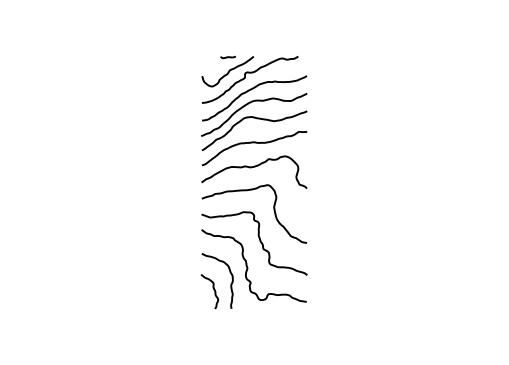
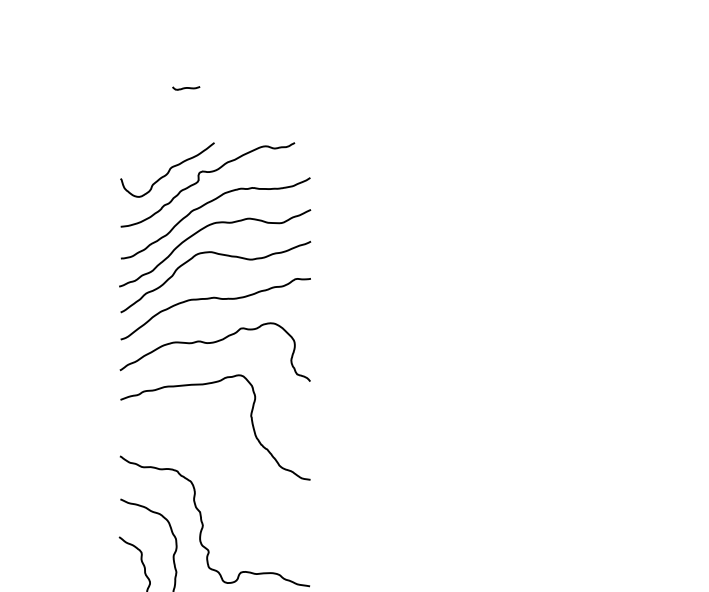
curve: (227, 57) -> (184, 88), moved
curve: (259, 241) -> (224, 477), removed

